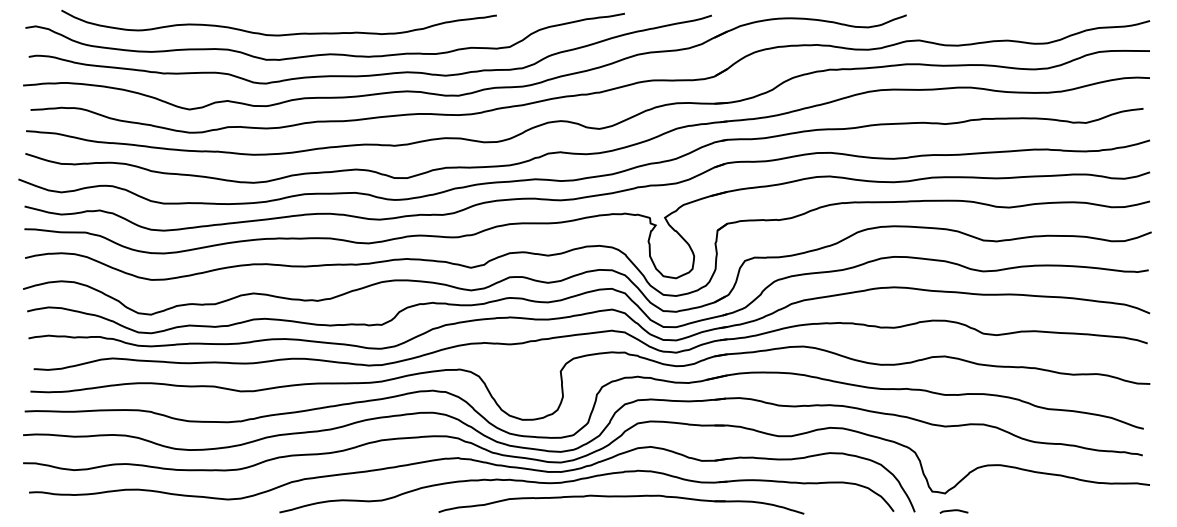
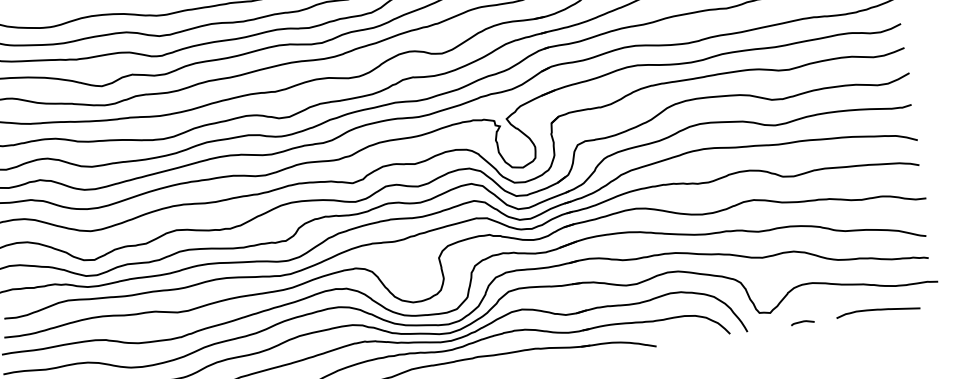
curve: (1073, 508) -> (877, 310), added
curve: (953, 511) -> (802, 322), moved

